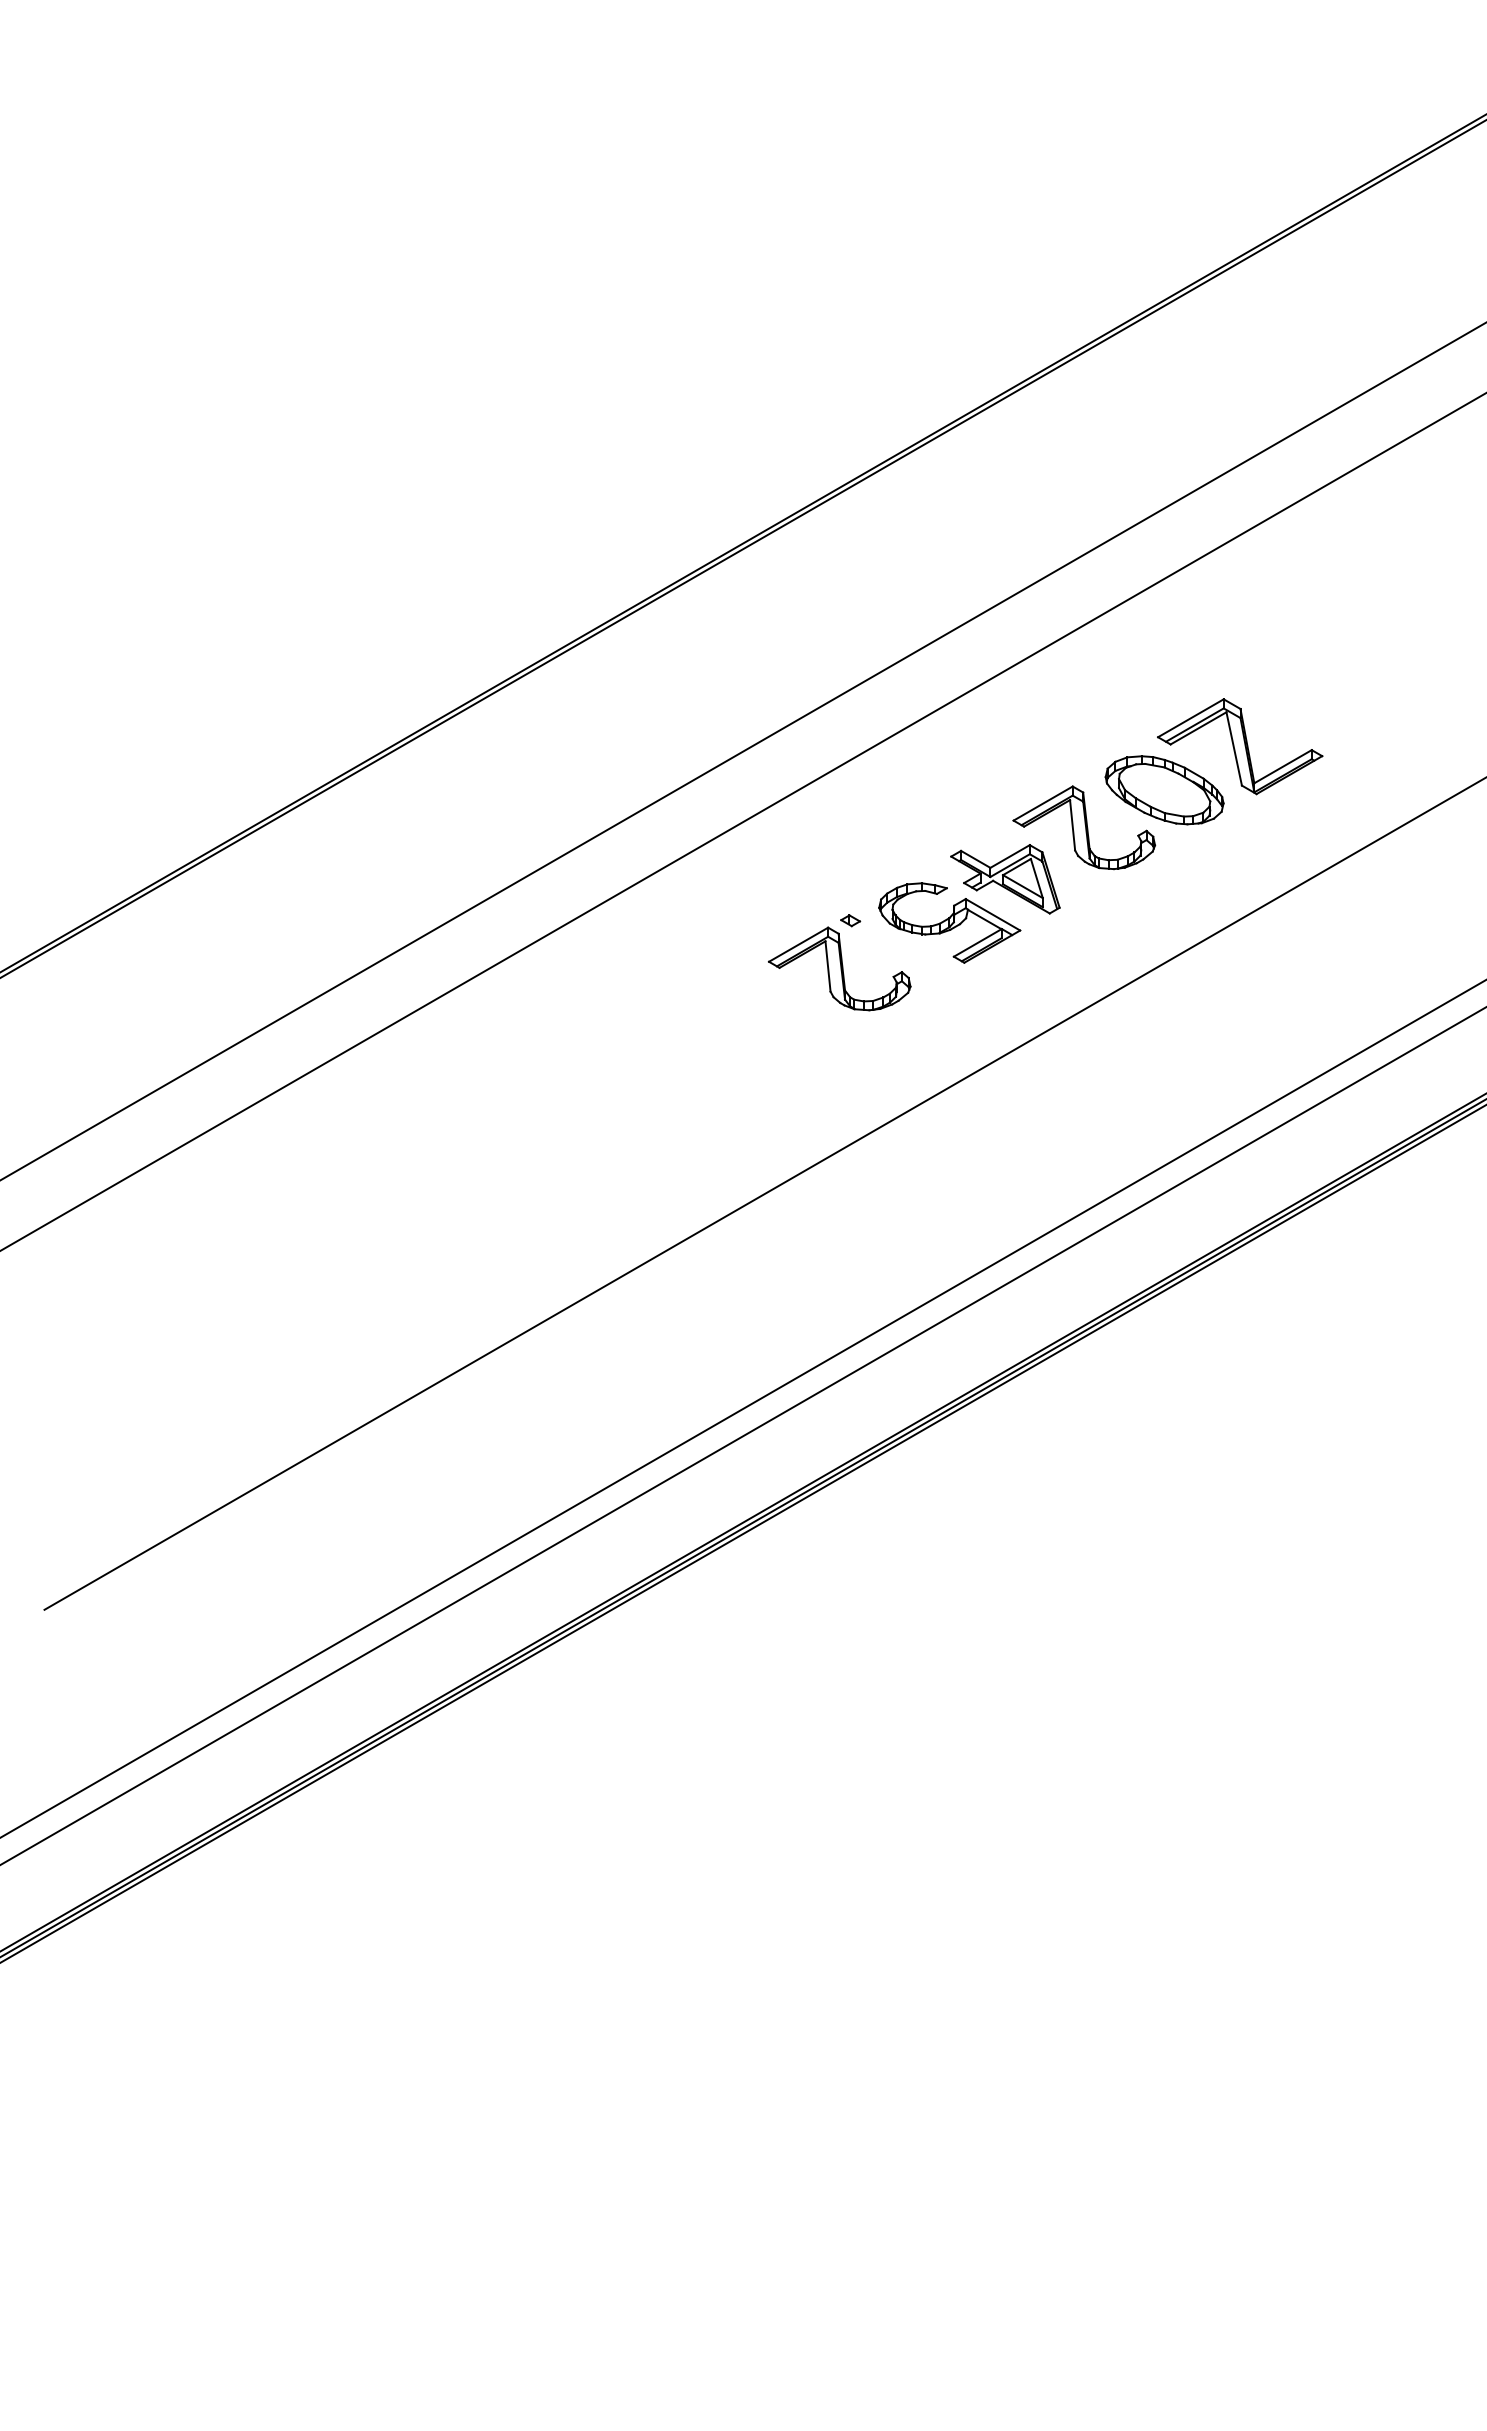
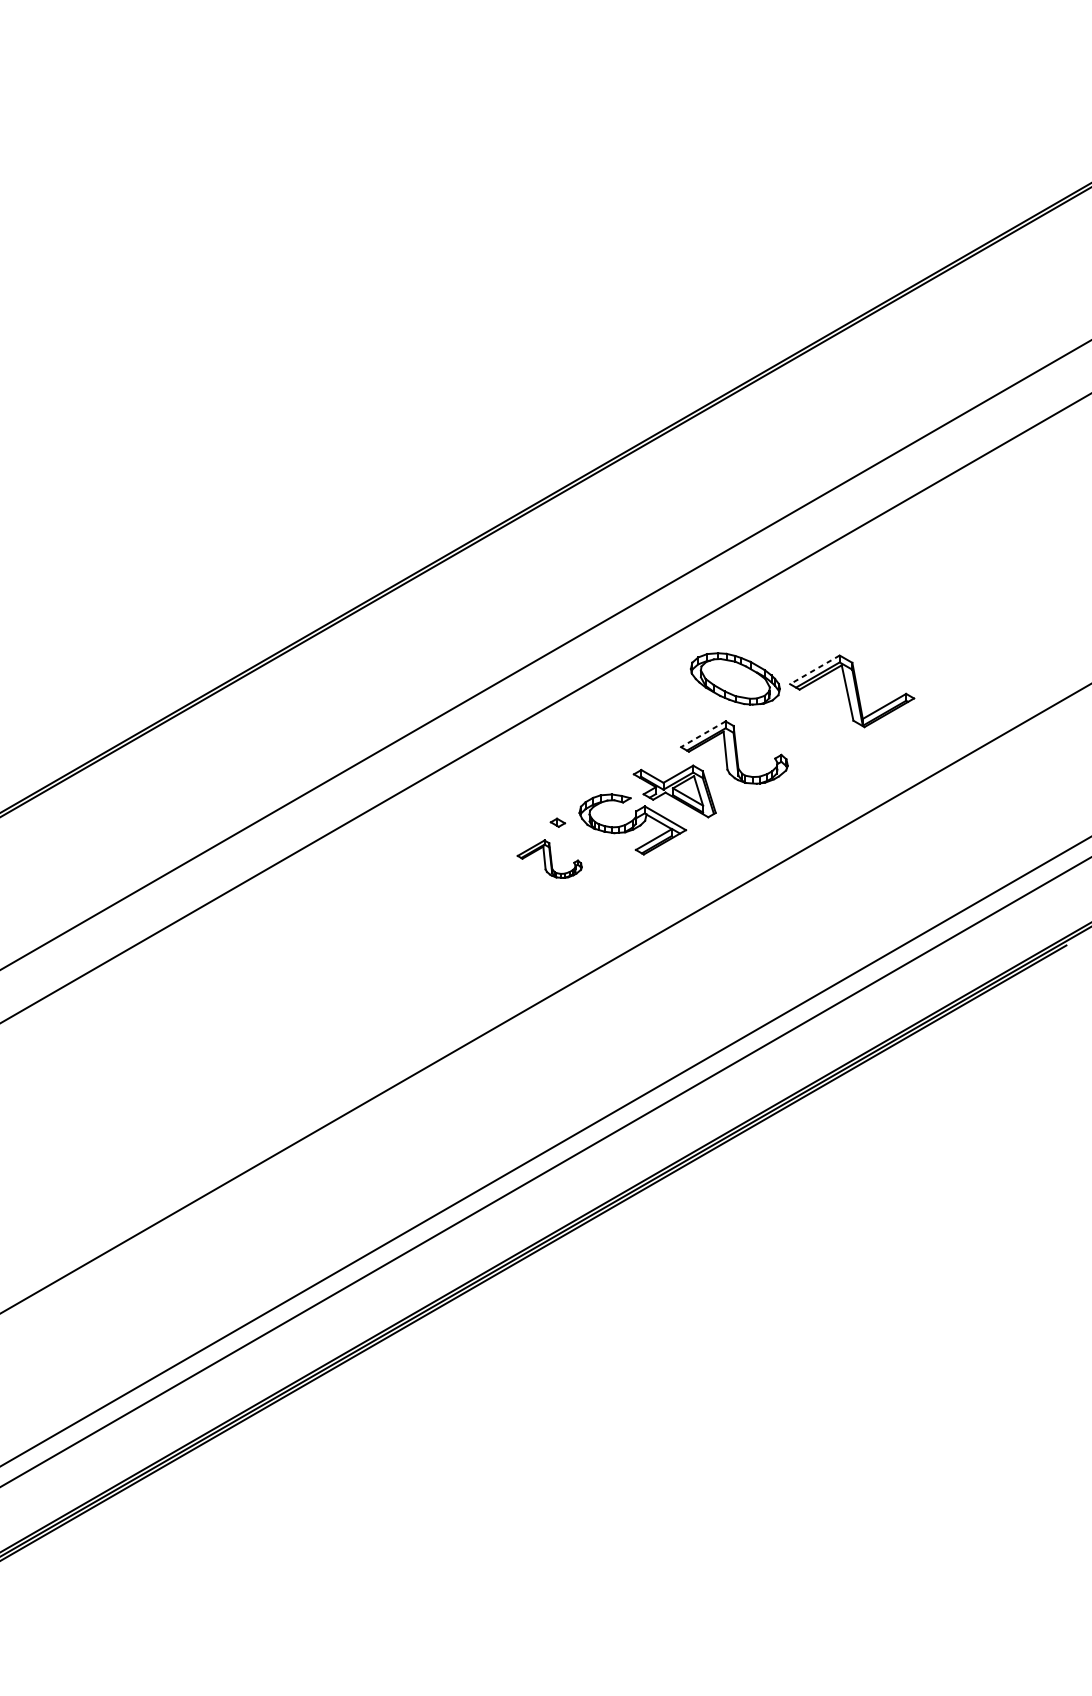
line: (1190, 718) -> (814, 670), solid -> dashed
part: (1164, 790) -> (735, 679), moved
line: (1042, 803) -> (702, 734), solid -> dashed
part: (839, 968) -> (549, 858), size x0.6

